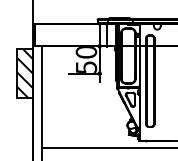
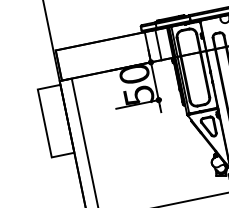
hatch: (24, 73) -> (55, 121), removed

